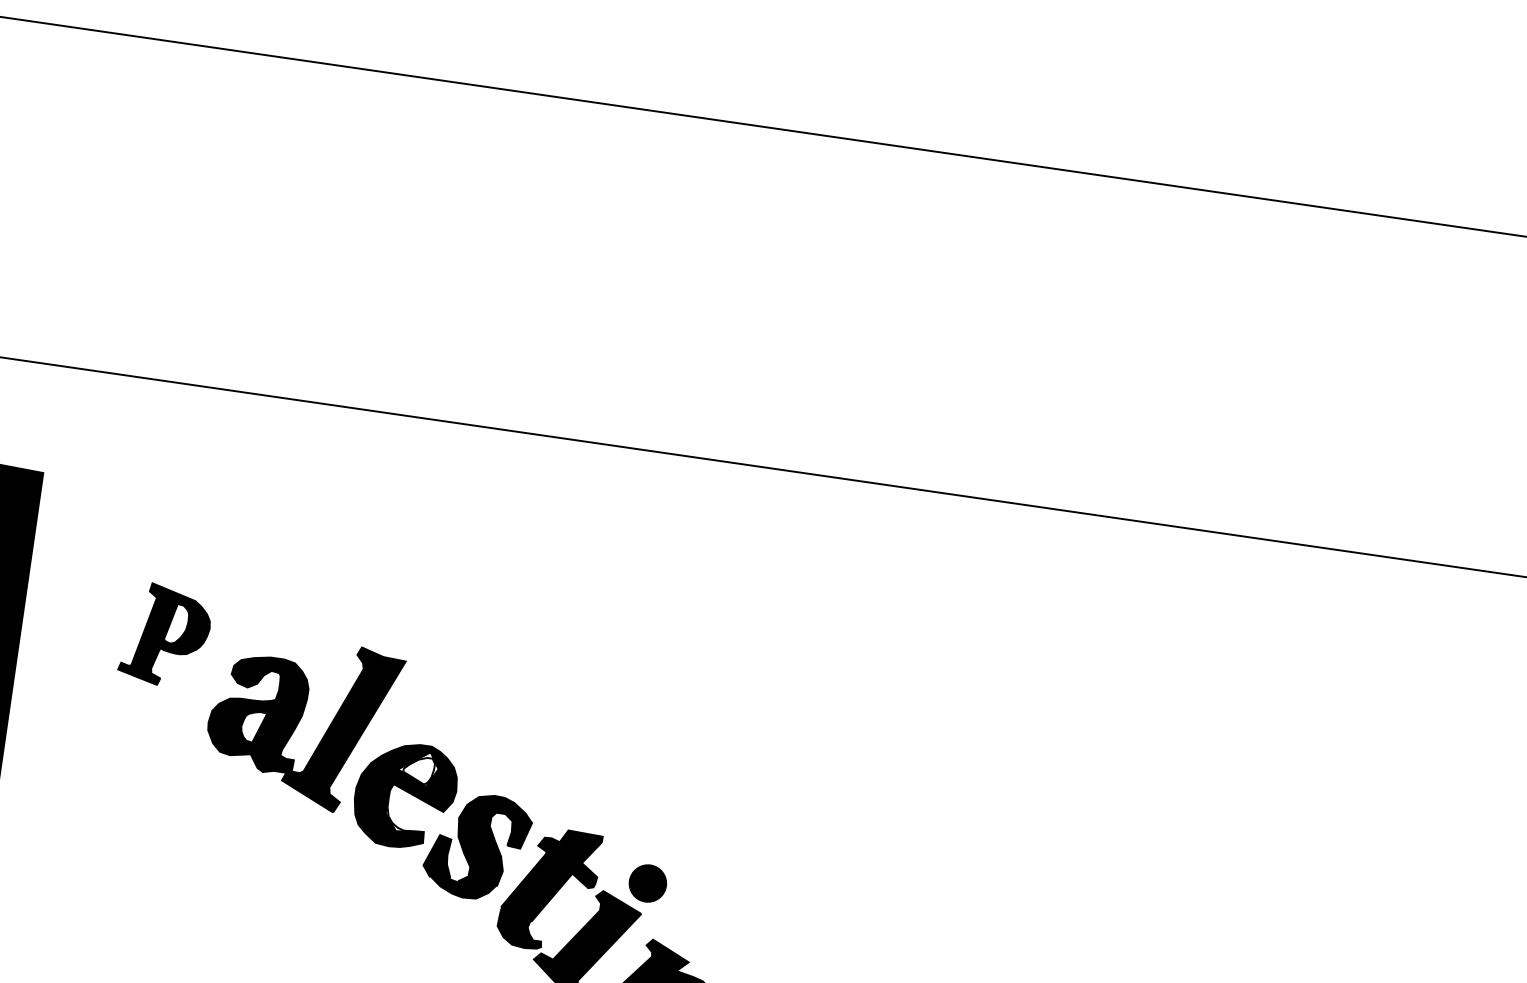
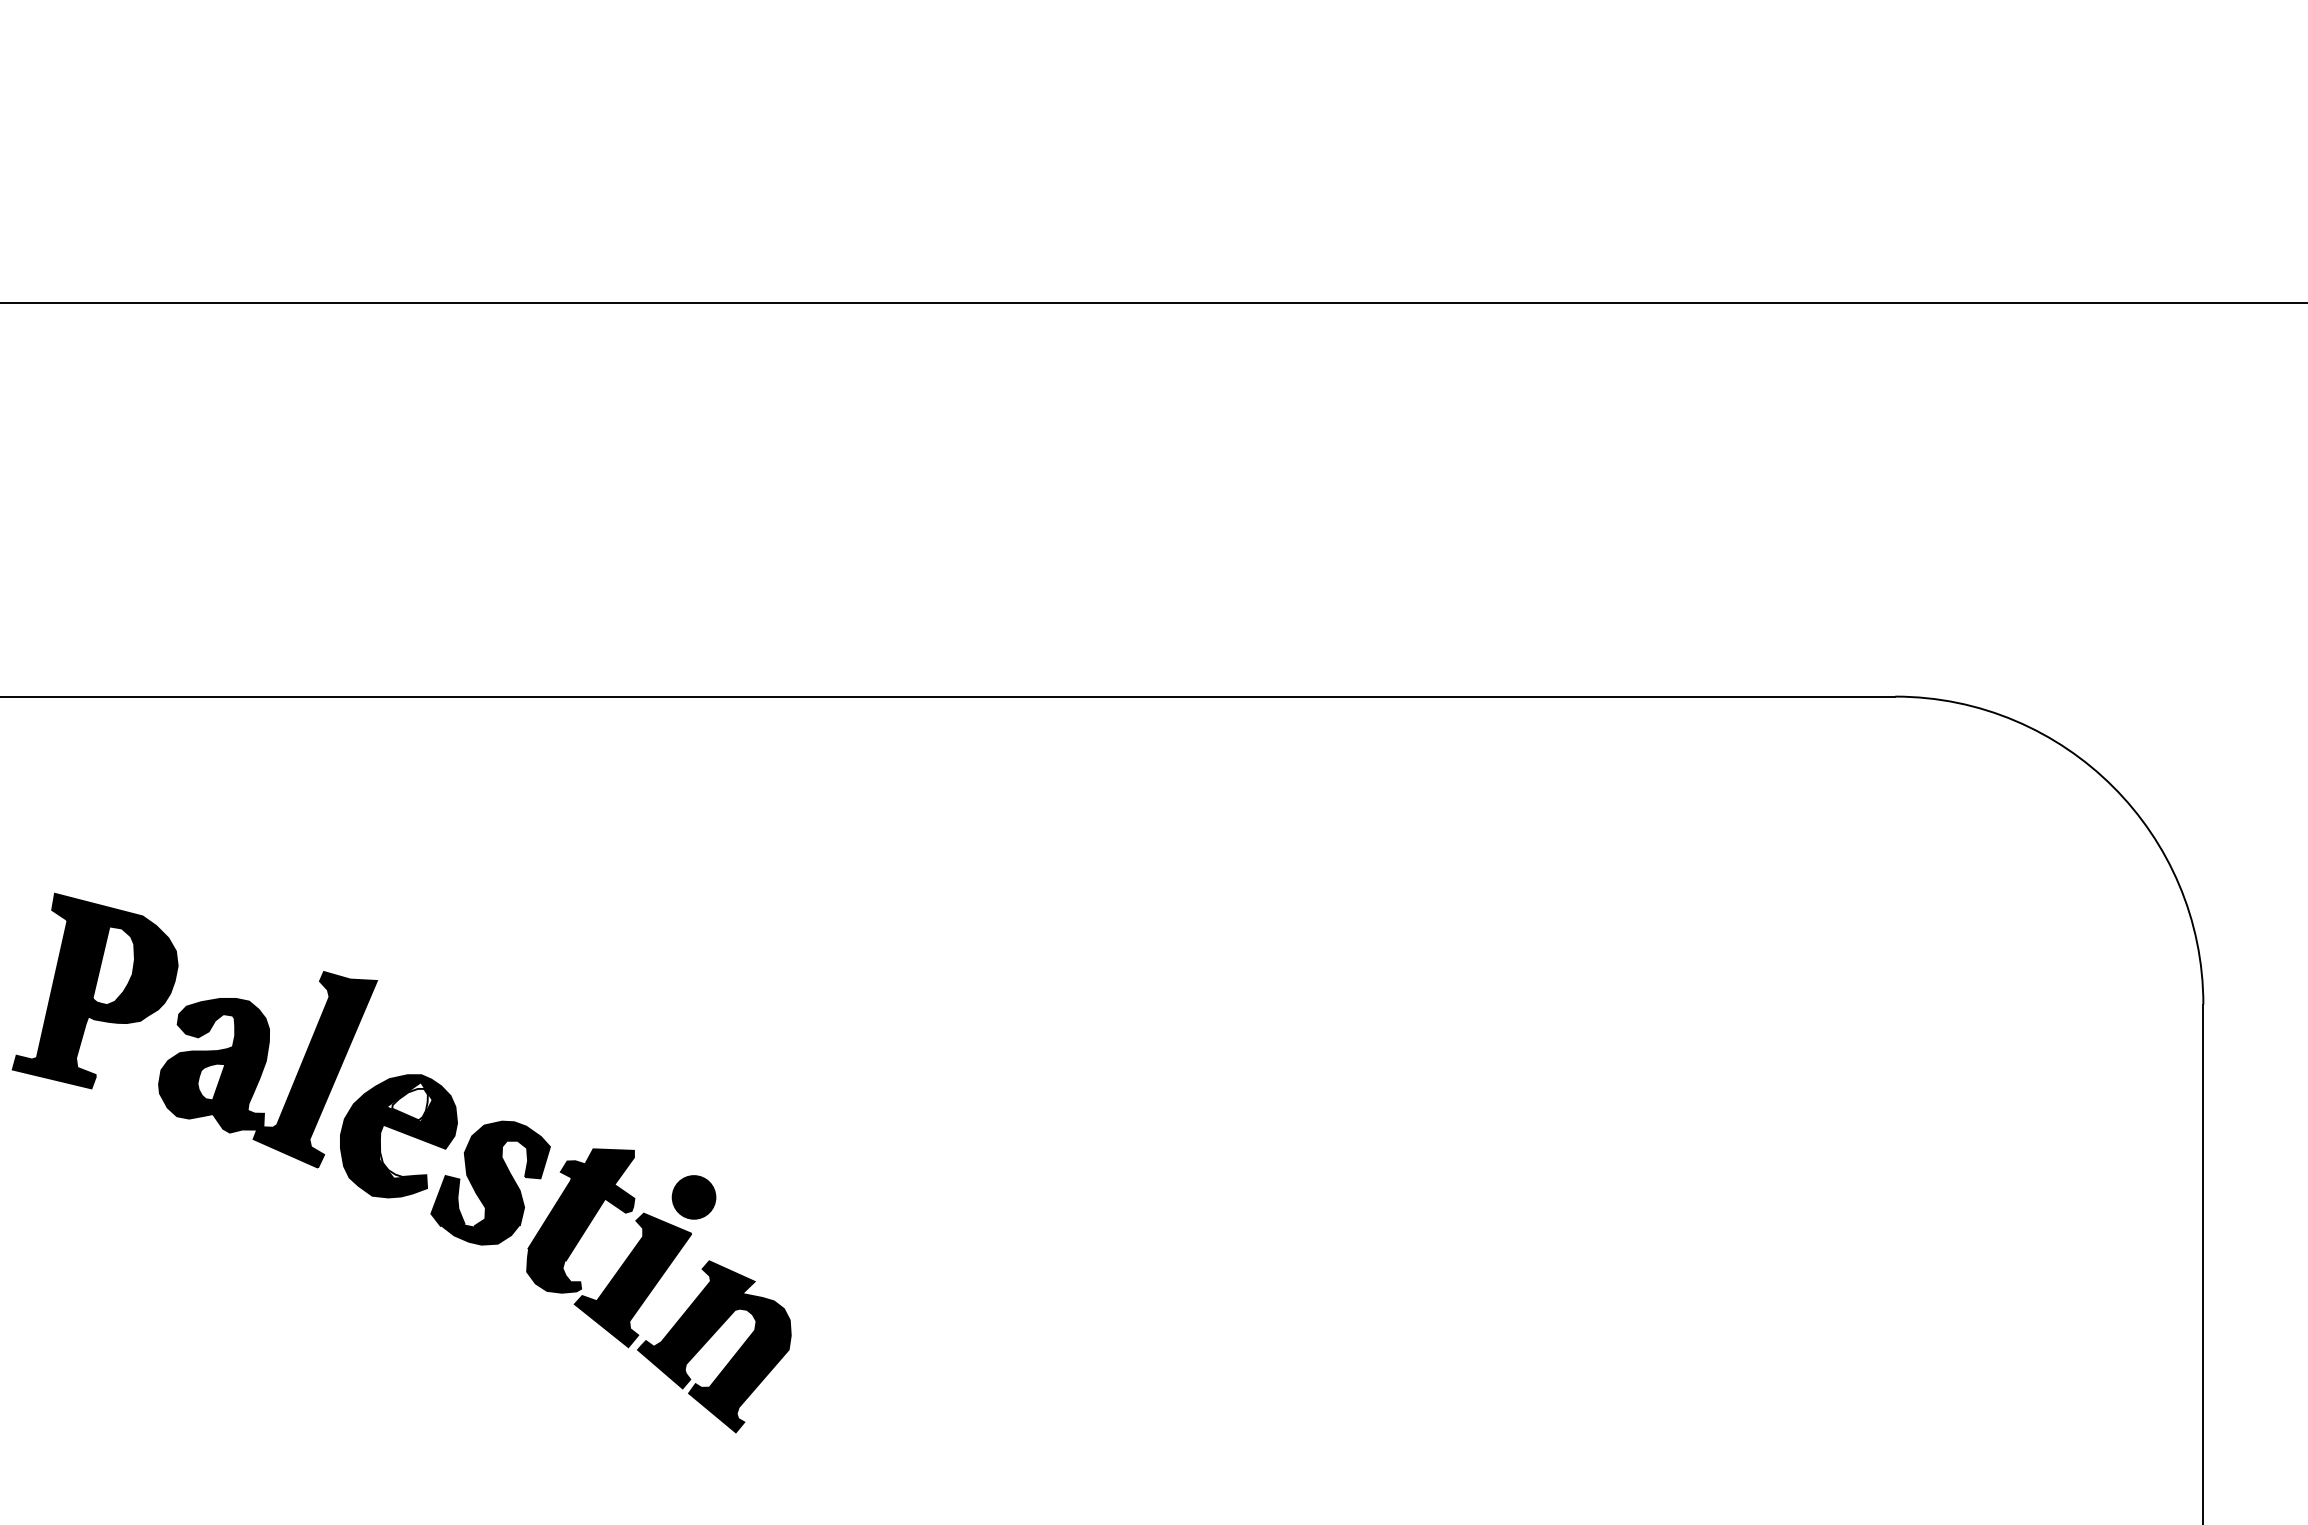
part: (165, 635) -> (94, 990), size x1.67

